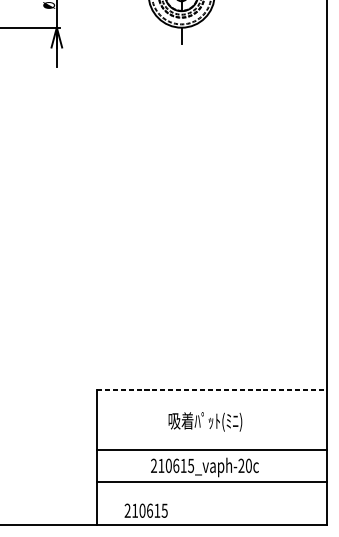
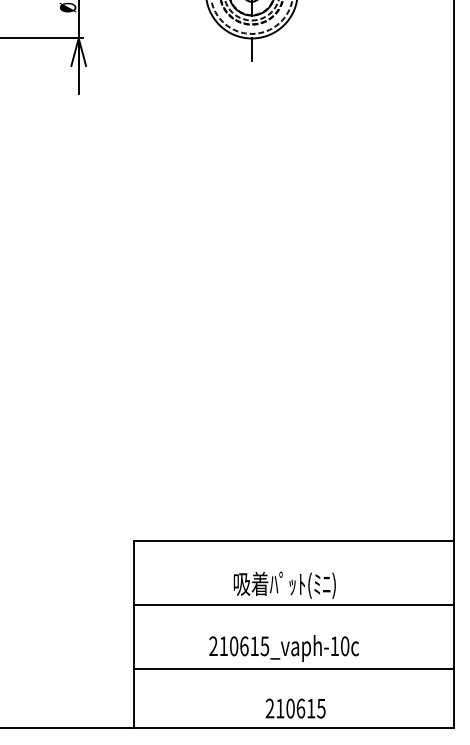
line: (212, 389) -> (294, 540), dashed -> solid
line: (212, 450) -> (294, 605), moved
text: (241, 465) -> (334, 645), 210615_vaph-20c -> 210615_vaph-10c
text: (146, 510) -> (295, 708), moved

